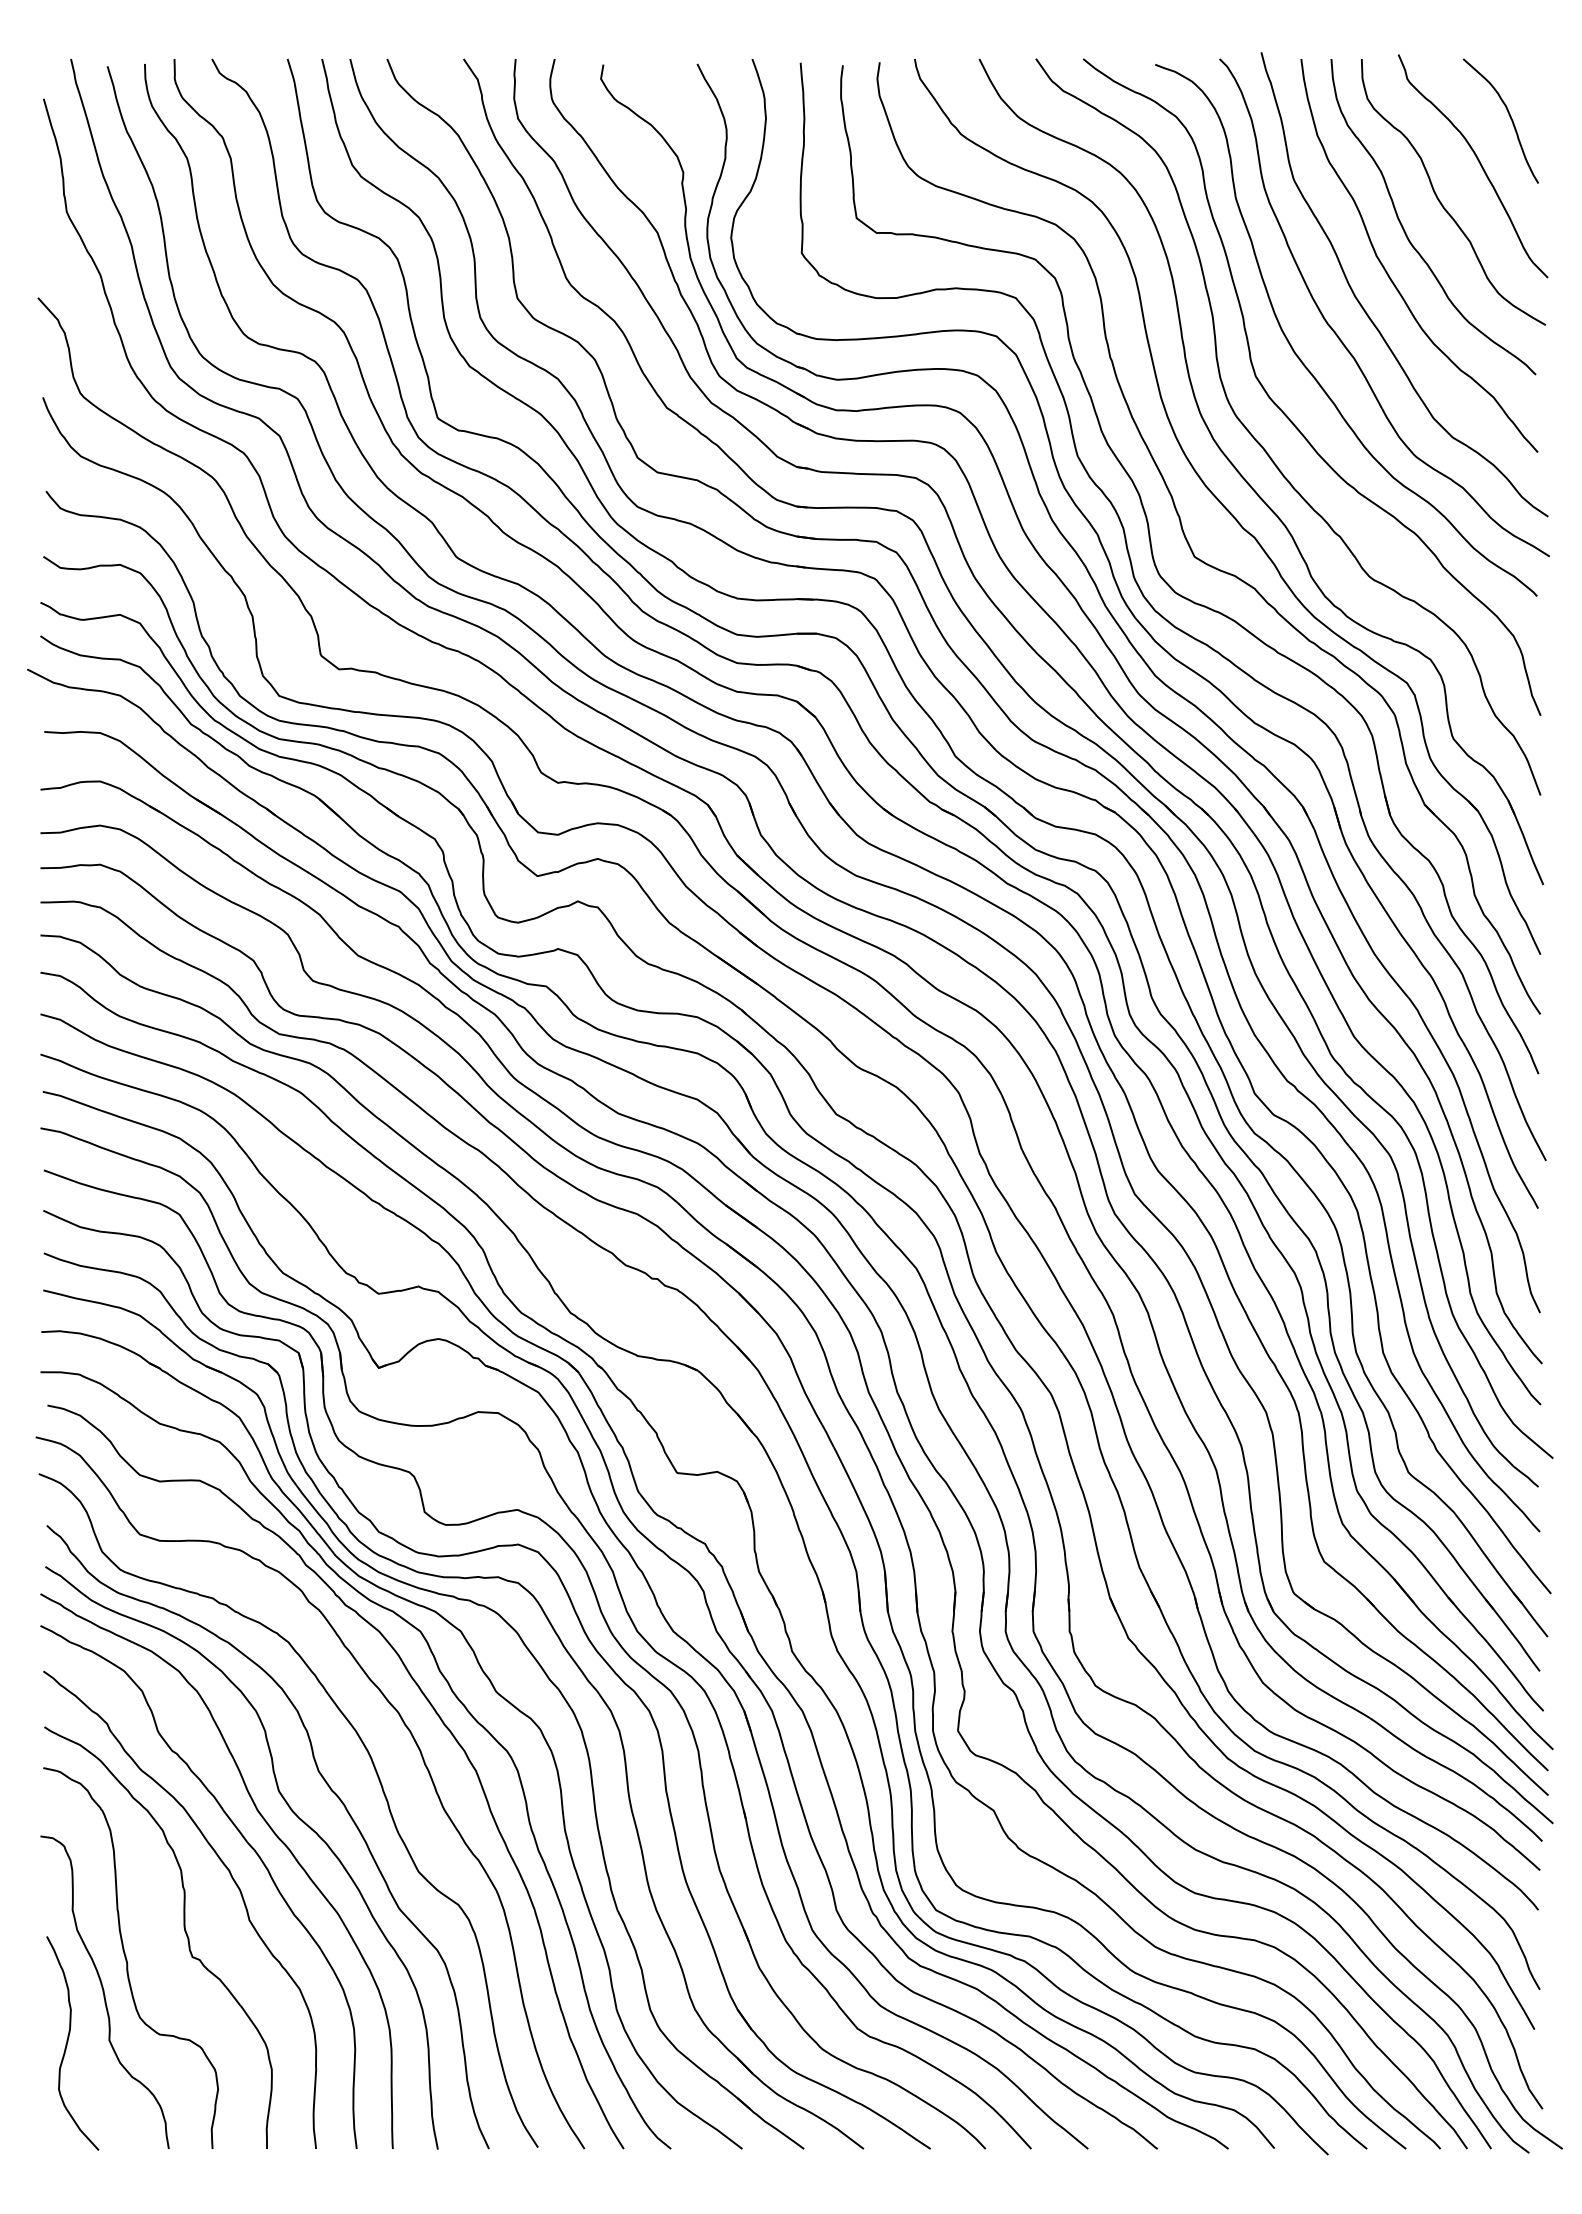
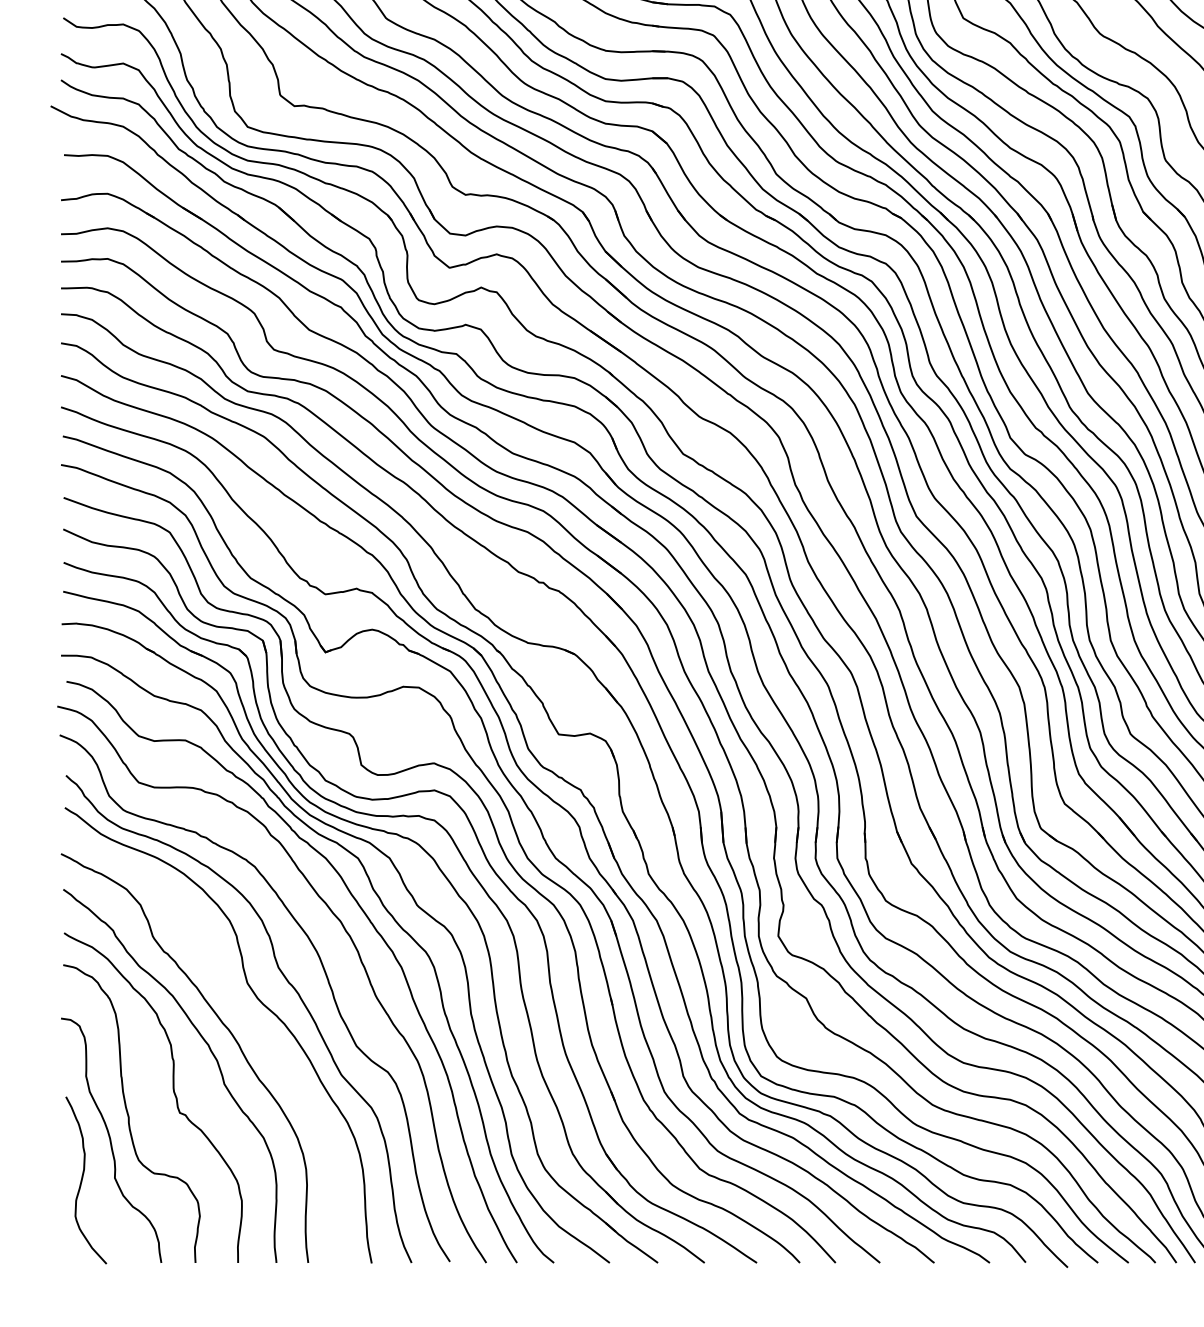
curve: (270, 1829) -> (240, 1013), removed

